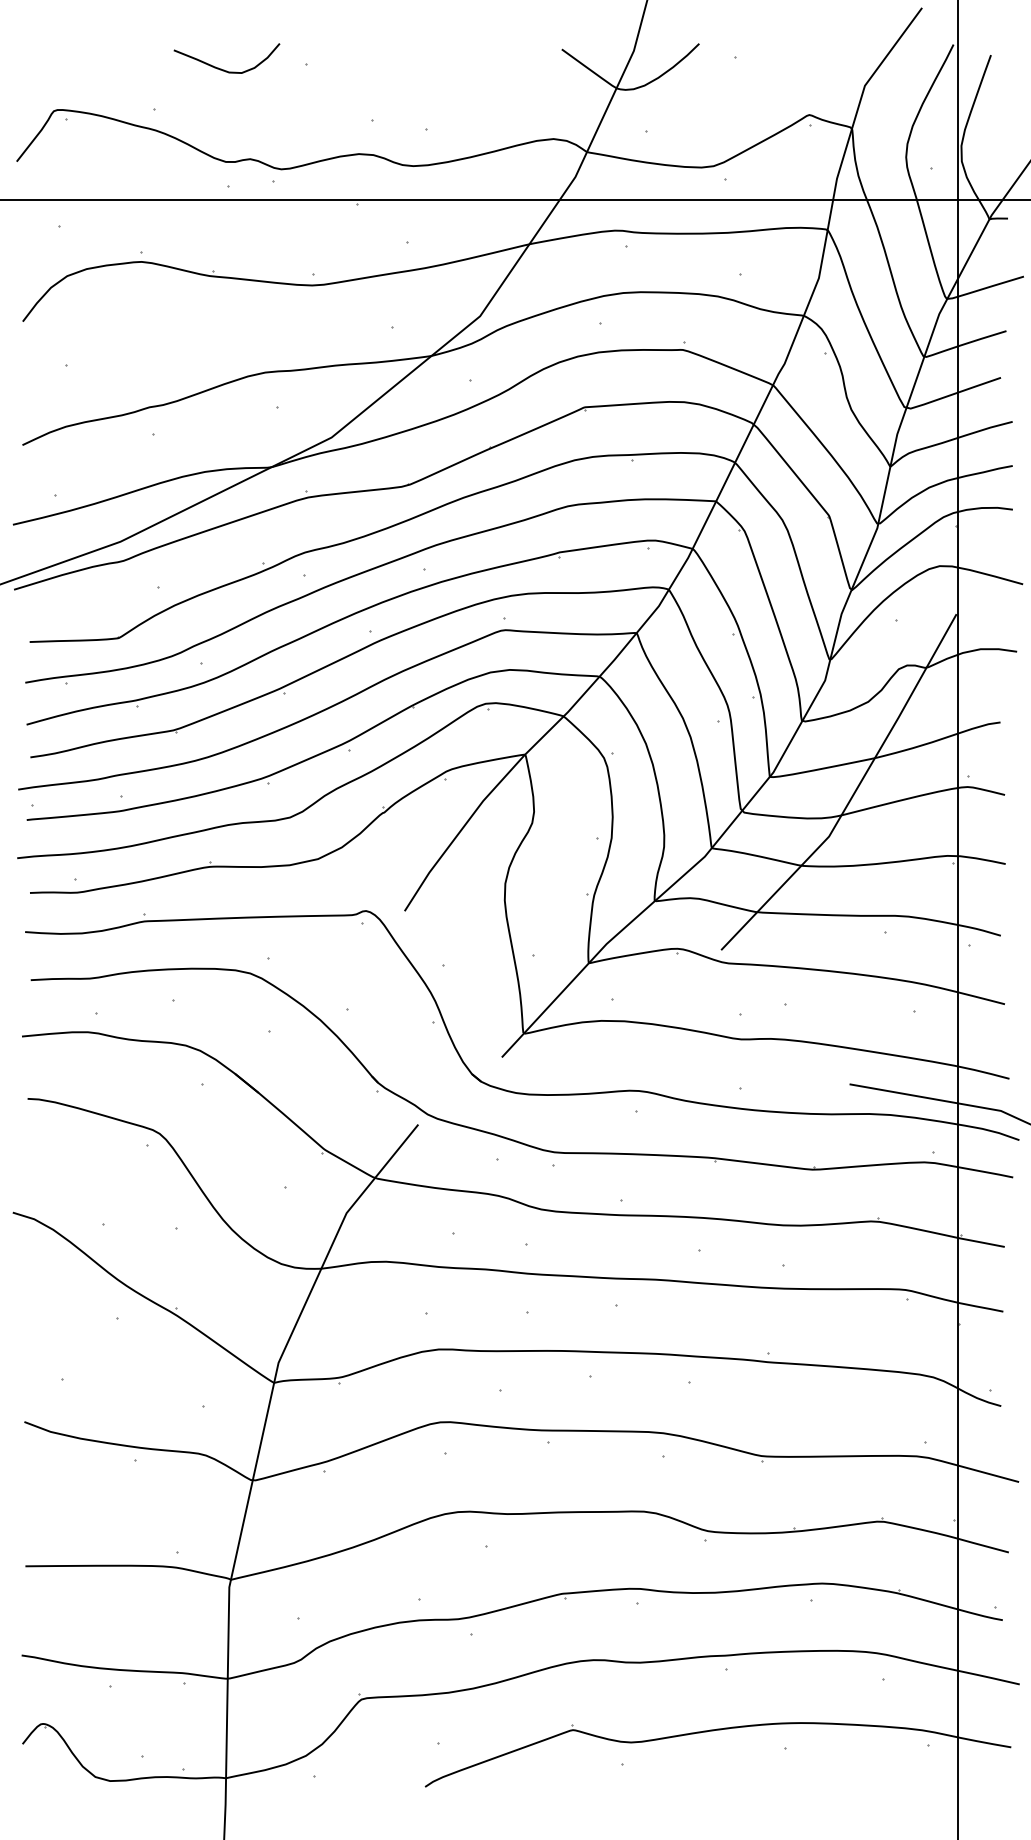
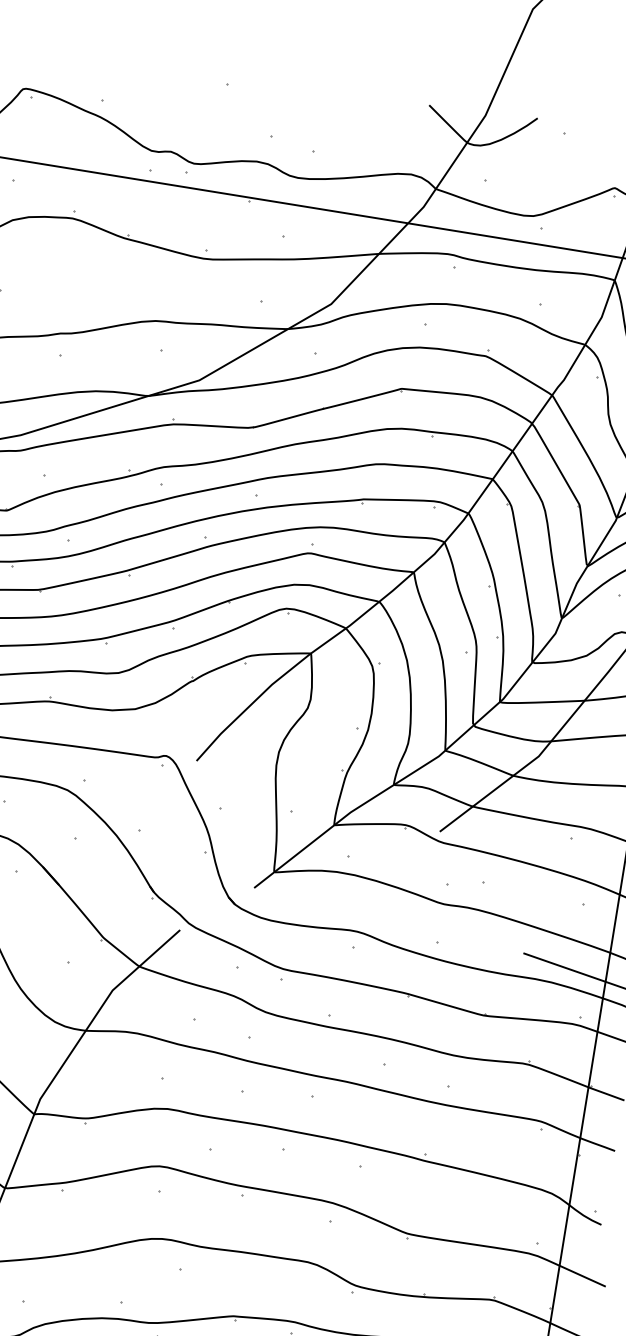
curve: (221, 68) -> (159, 77), removed

